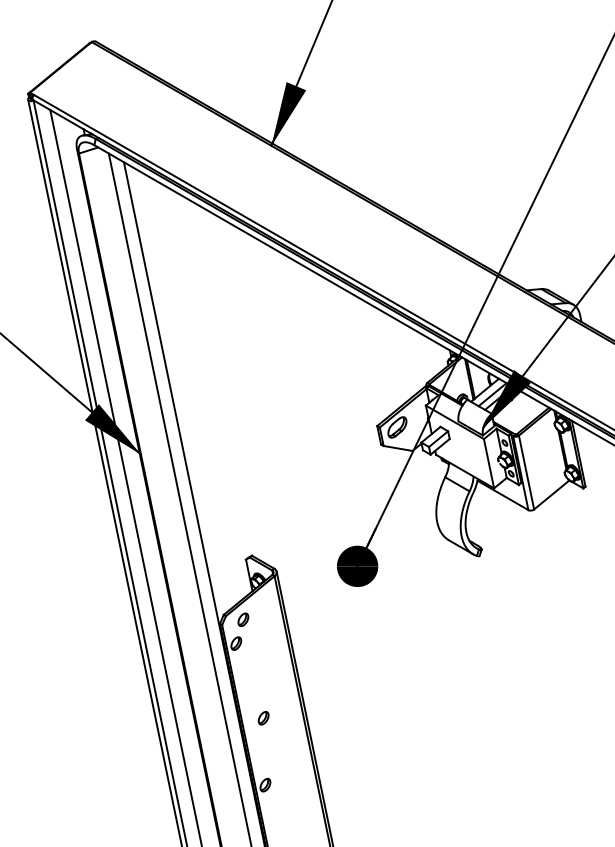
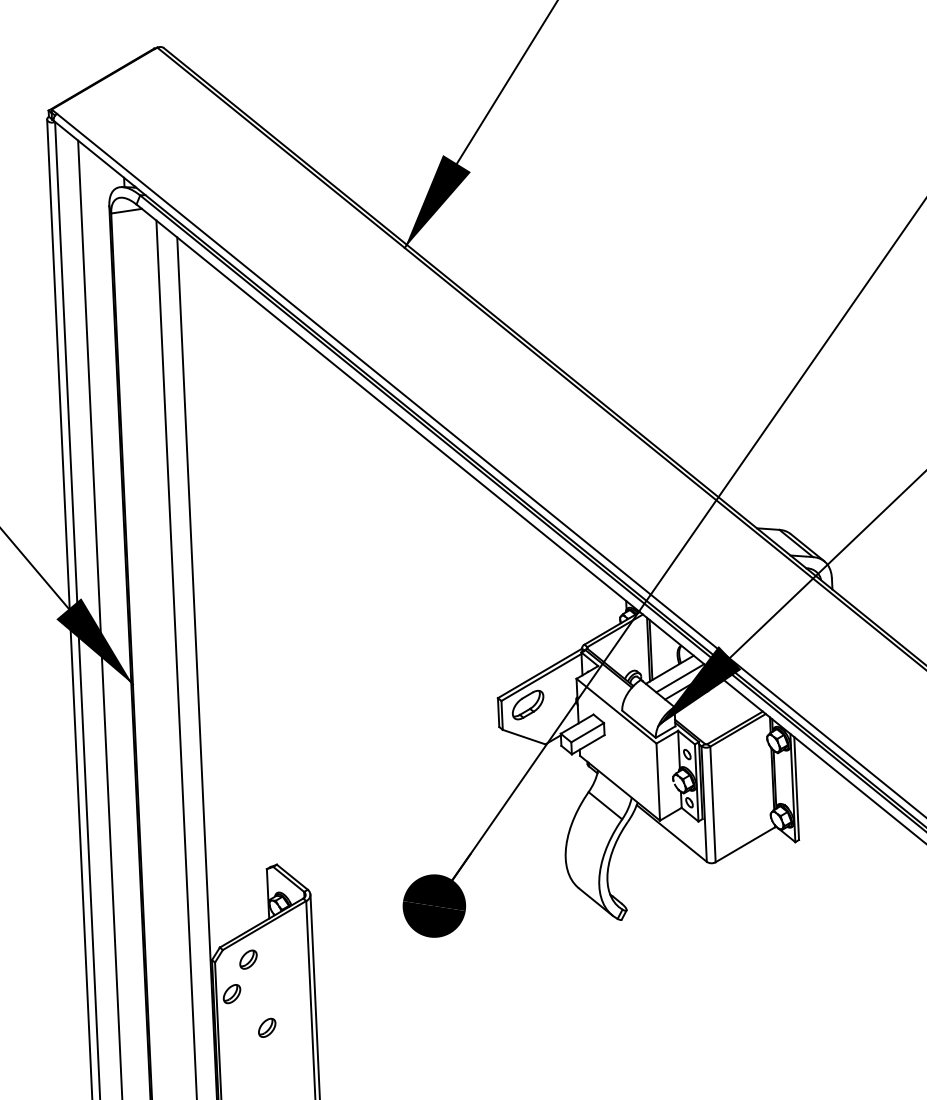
part: (262, 661) -> (267, 1027), added

